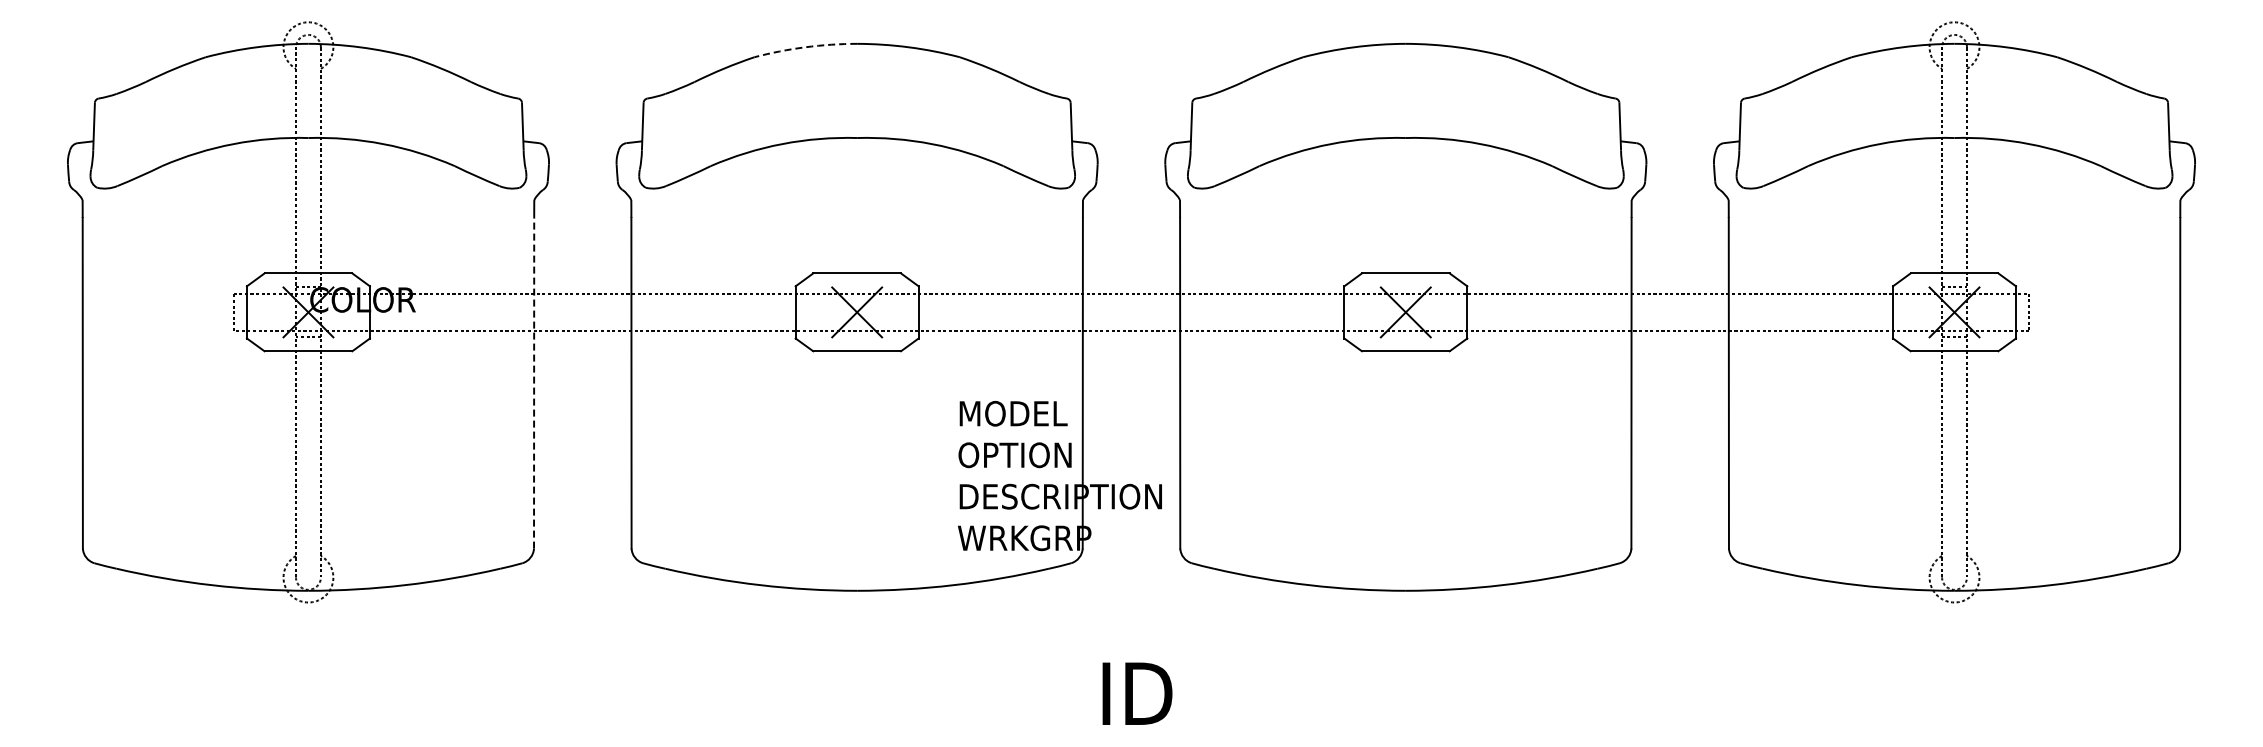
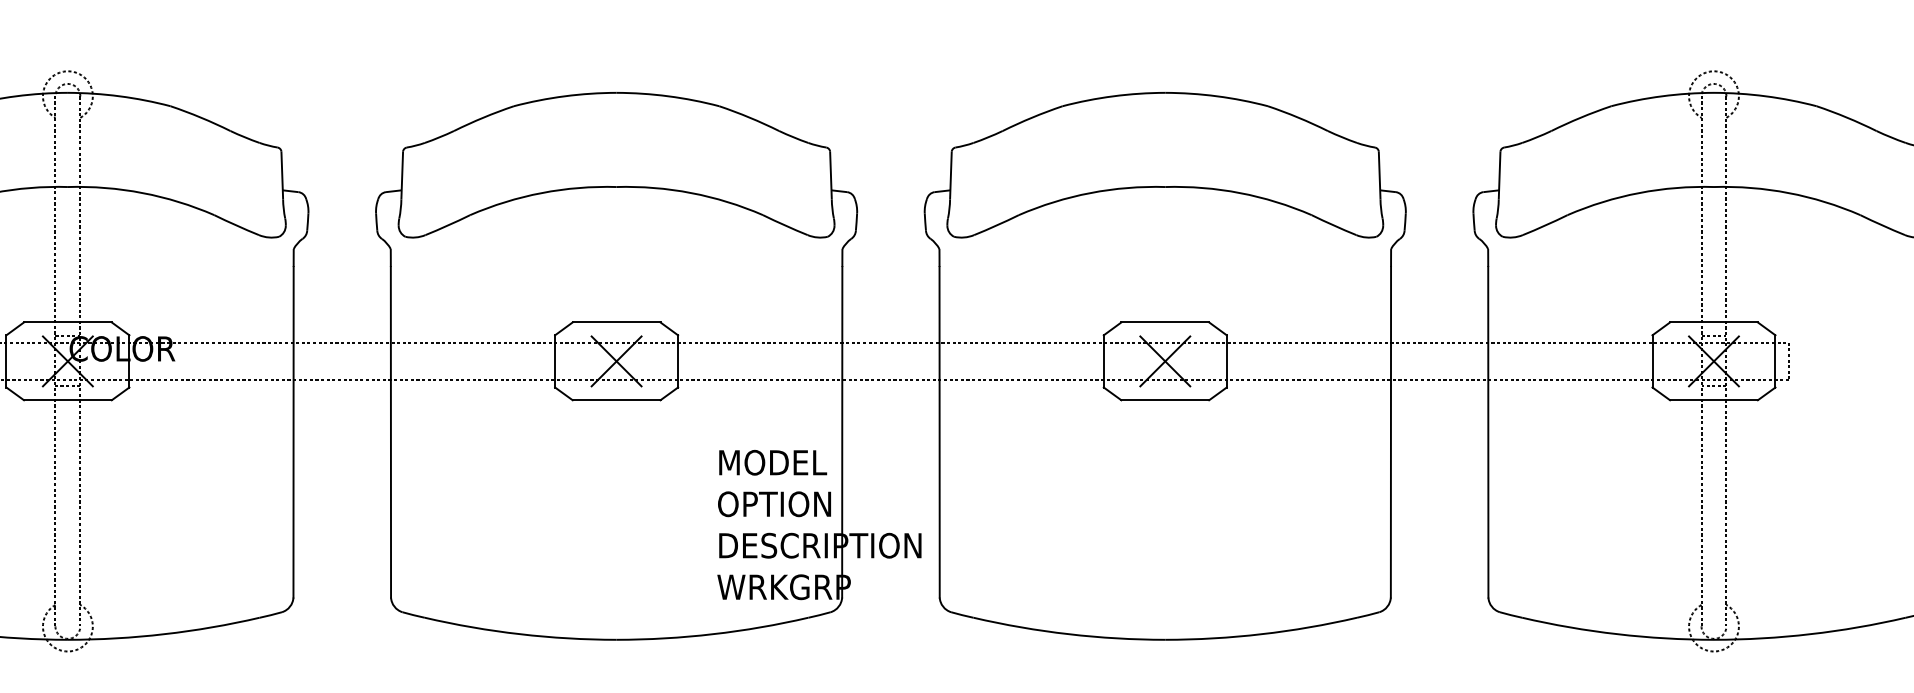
arc: (805, 47) -> (564, 96), dashed -> solid
line: (534, 382) -> (293, 431), dashed -> solid

